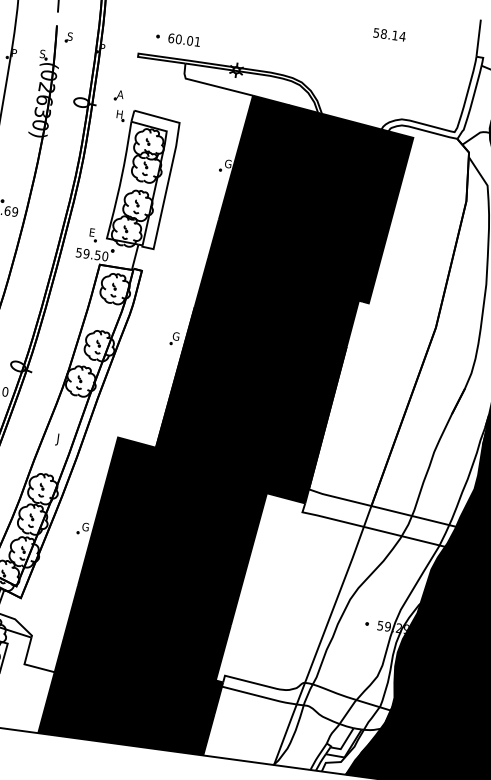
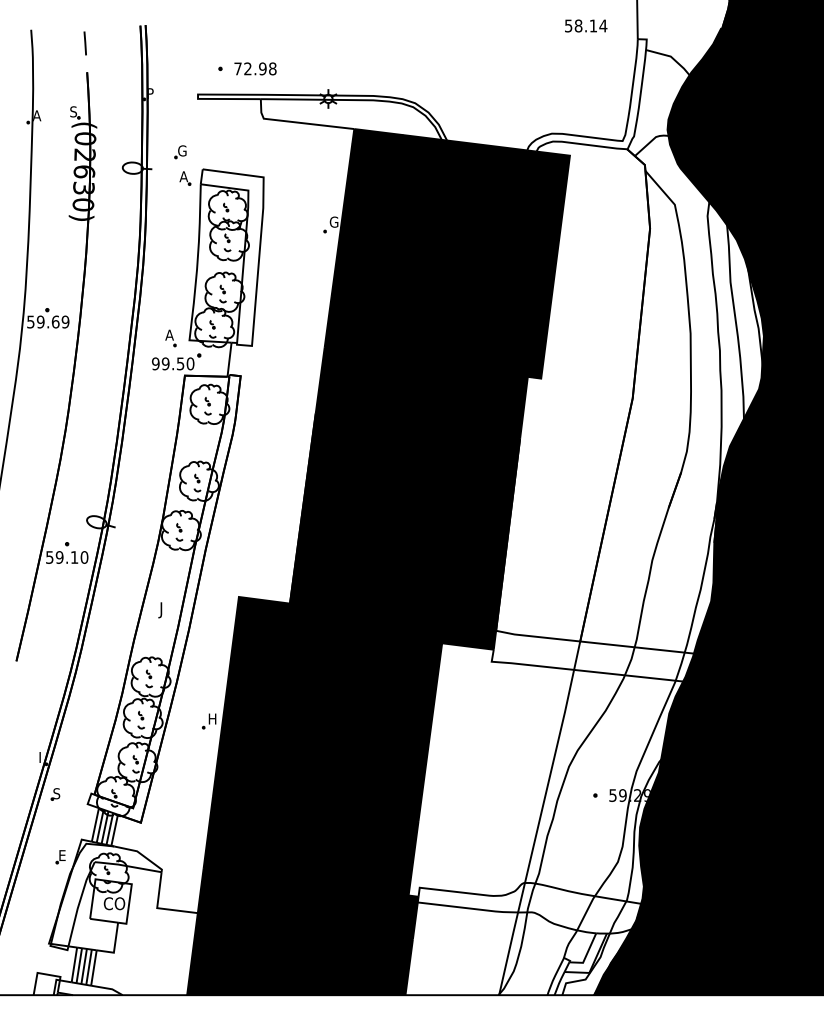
text: (389, 34) -> (586, 25), moved
part: (68, 37) -> (104, 85), removed
text: (184, 39) -> (255, 68), 60.01 -> 72.98
text: (15, 53) -> (37, 115), P -> A
text: (120, 94) -> (181, 150), A -> G
text: (119, 114) -> (183, 176), H -> A
text: (92, 232) -> (169, 334), E -> A
text: (78, 252) -> (155, 363), 59.50 -> 99.50
part: (174, 338) -> (294, 458), removed
text: (85, 526) -> (212, 718), G -> H

